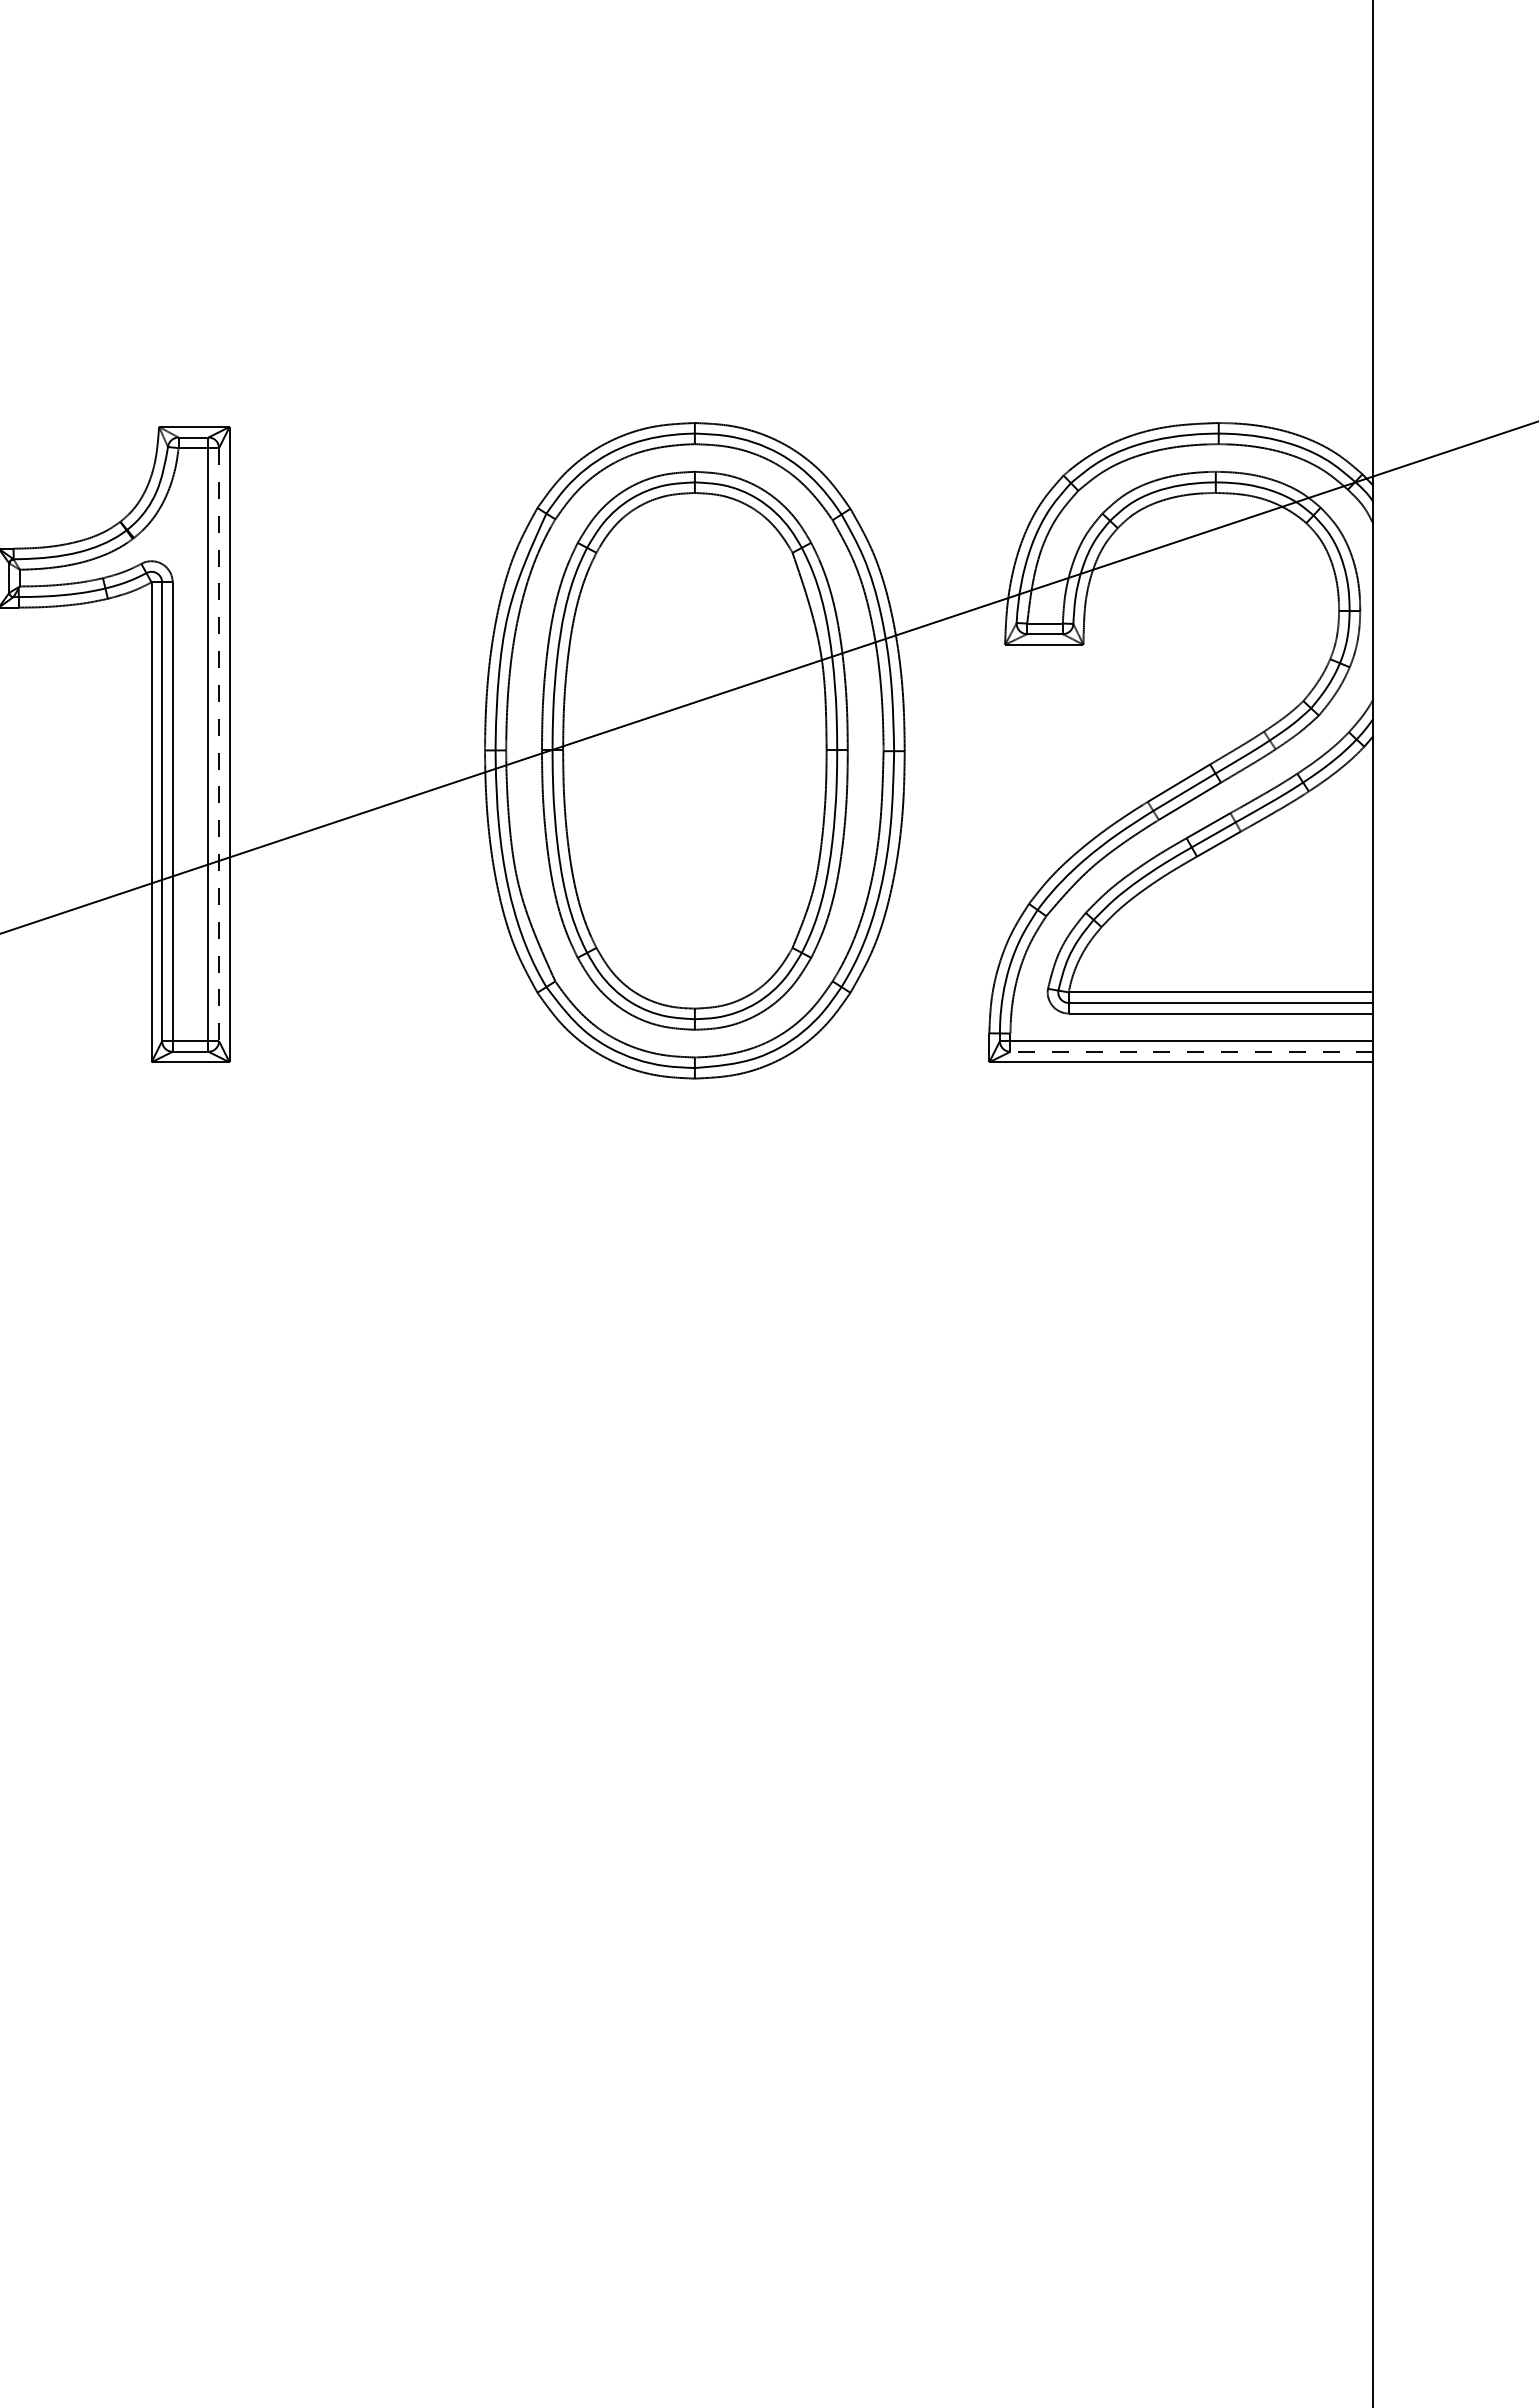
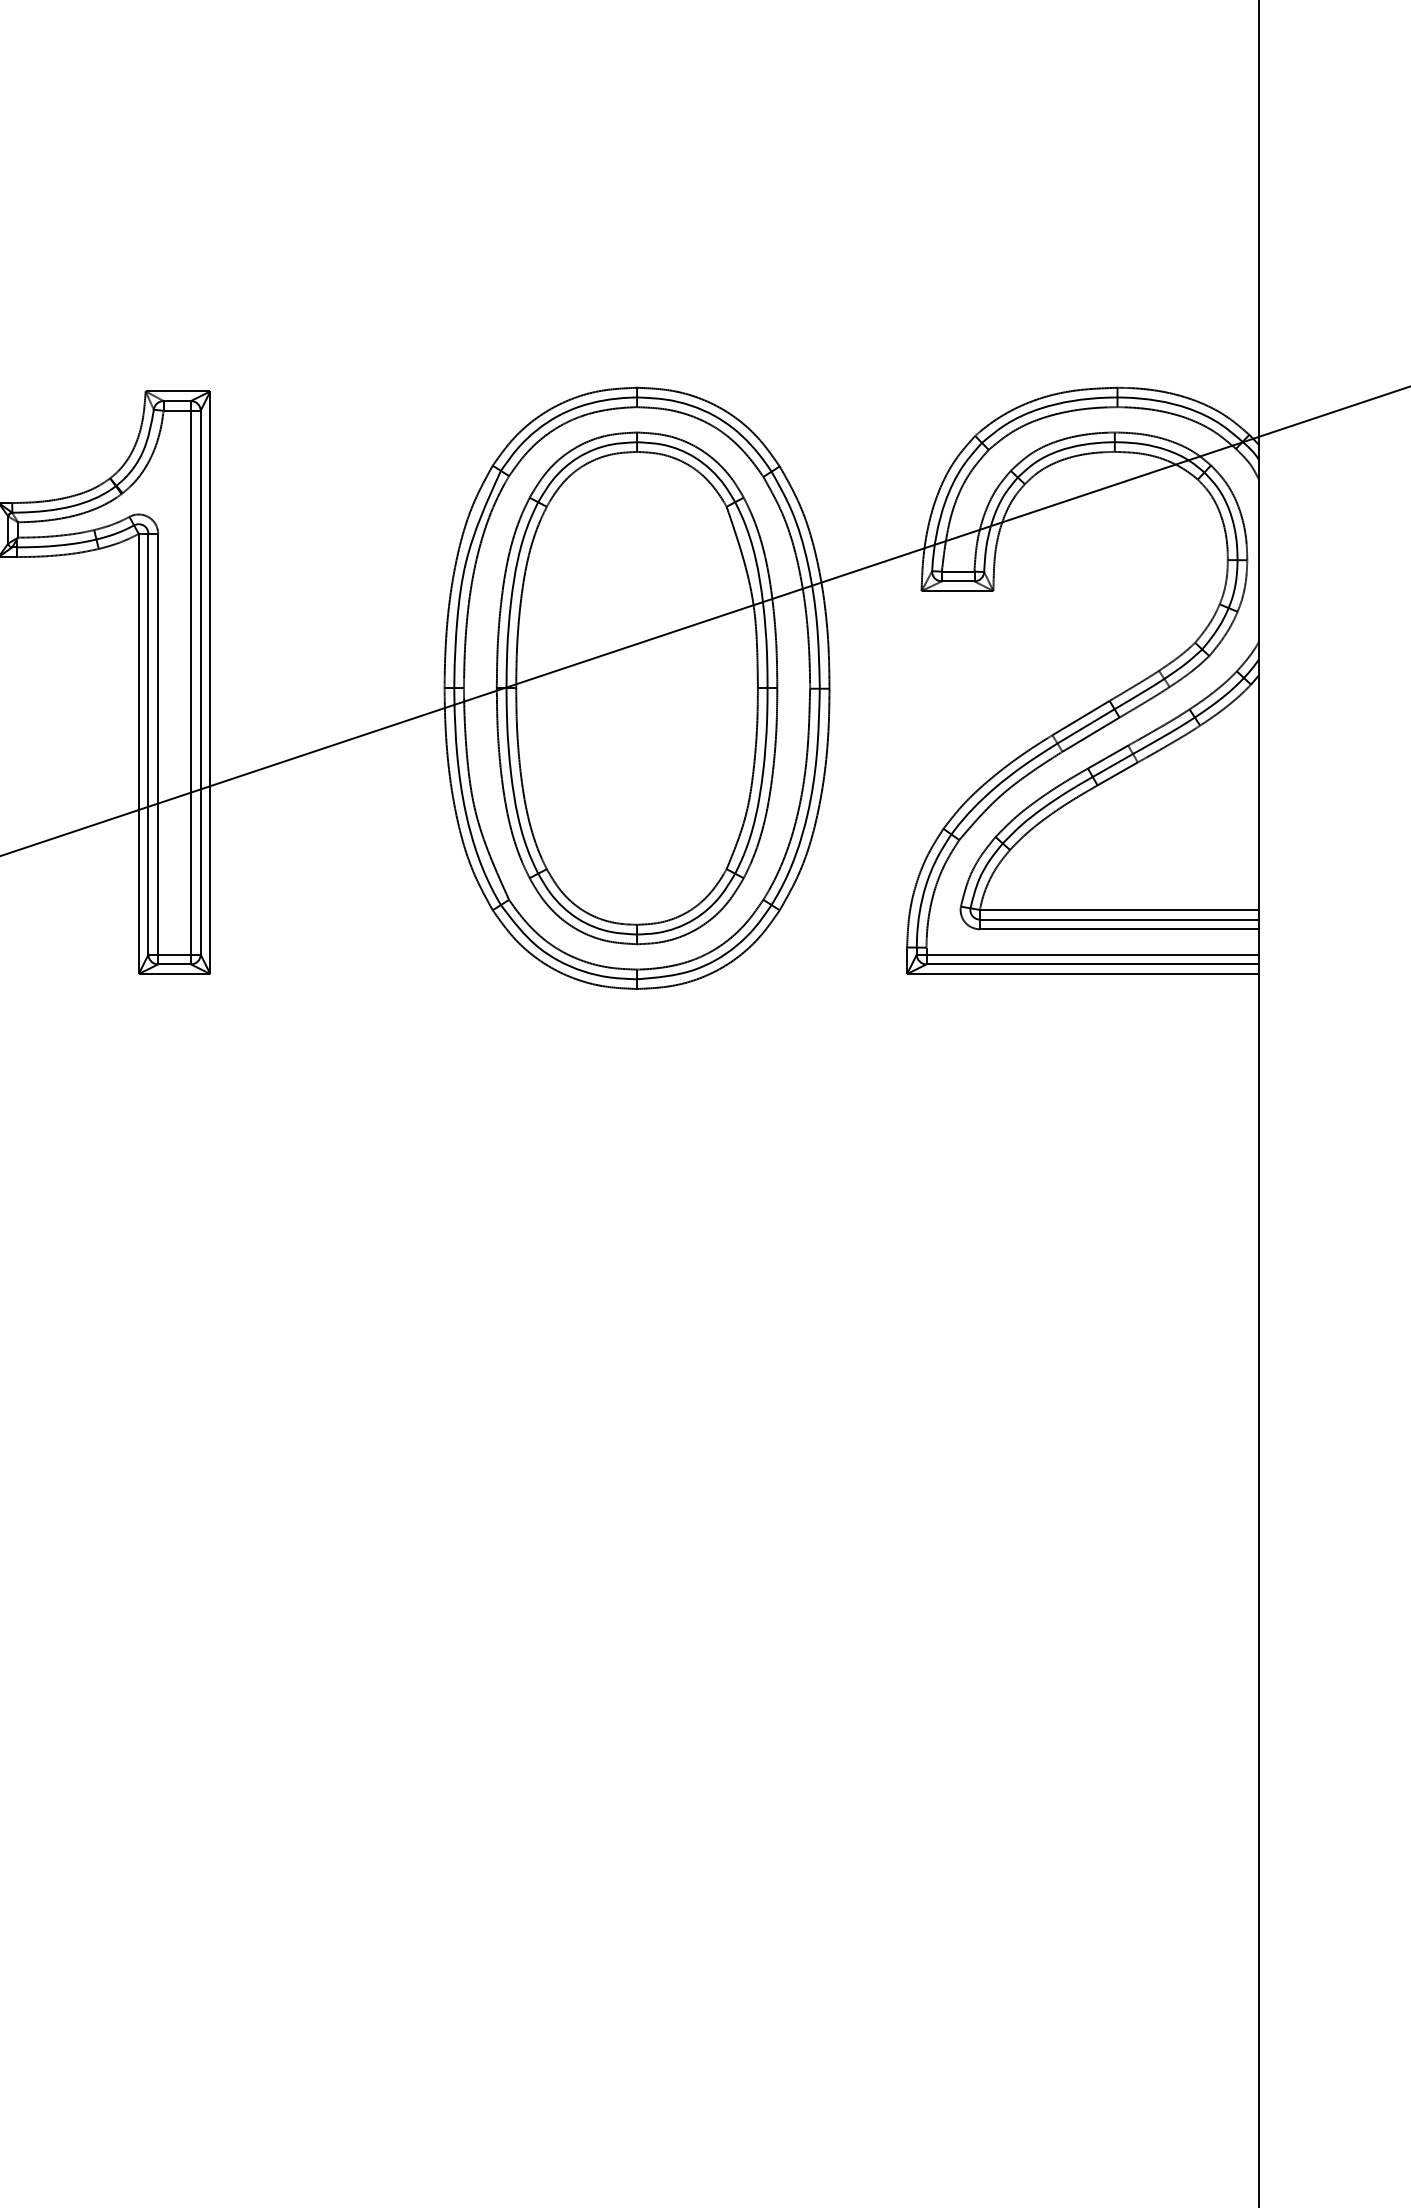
line: (219, 744) -> (201, 682), dashed -> solid
line: (1191, 1051) -> (1092, 964), dashed -> solid

